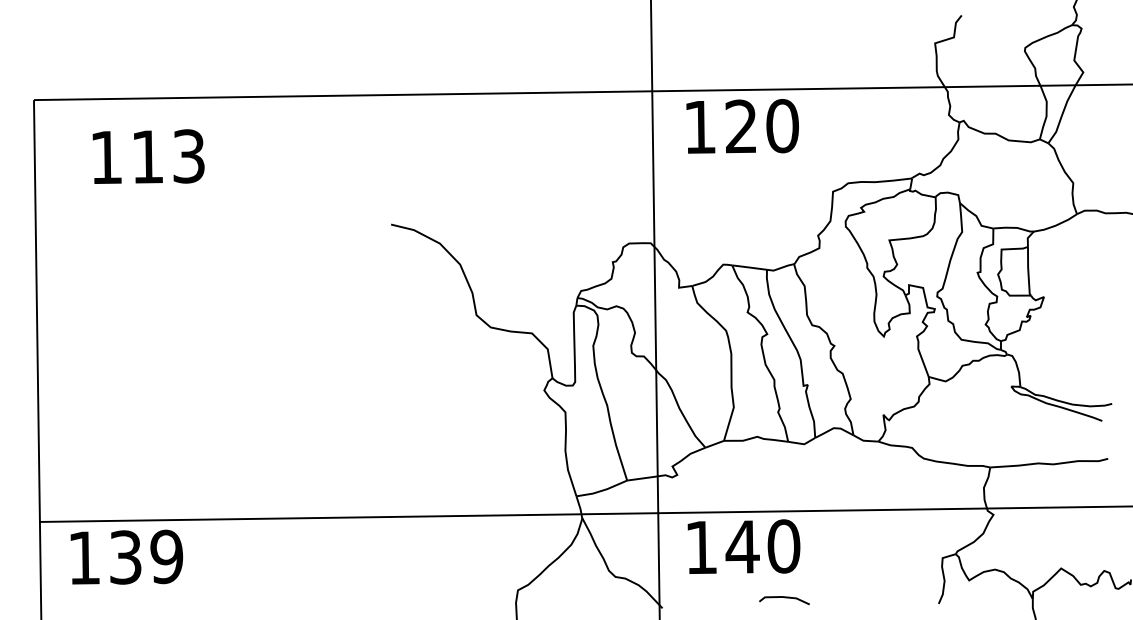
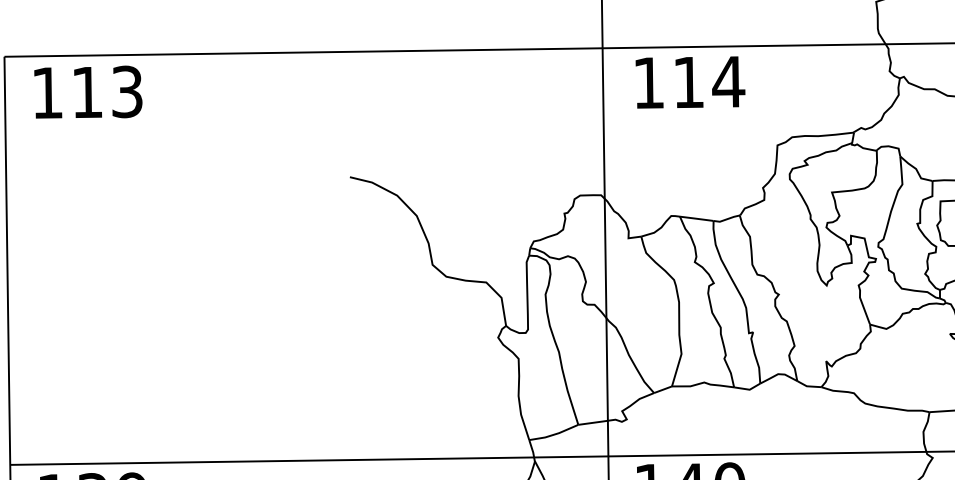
text: (762, 126) -> (709, 82), 120 -> 114
text: (148, 156) -> (88, 91), moved

